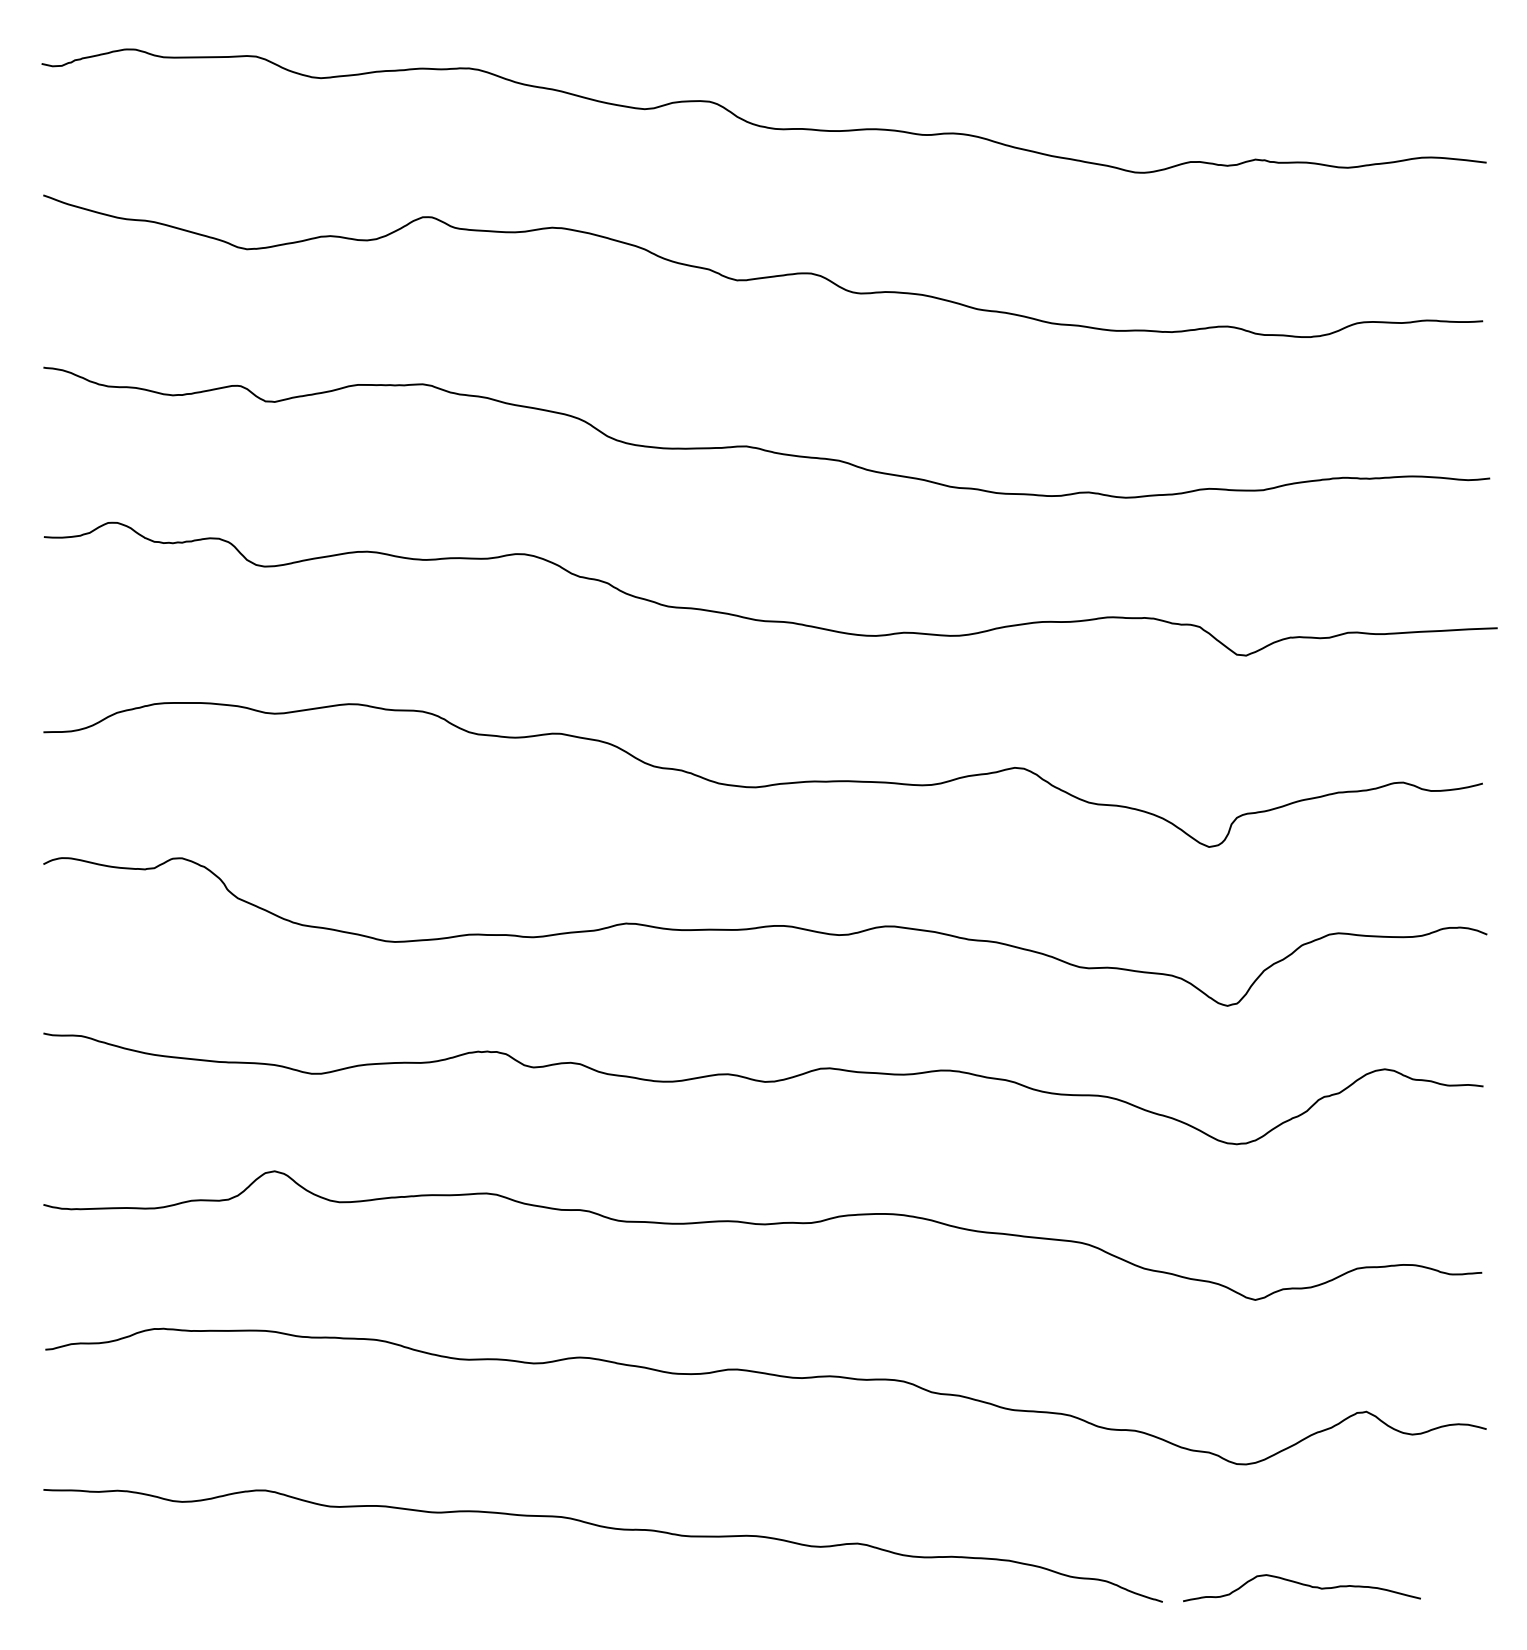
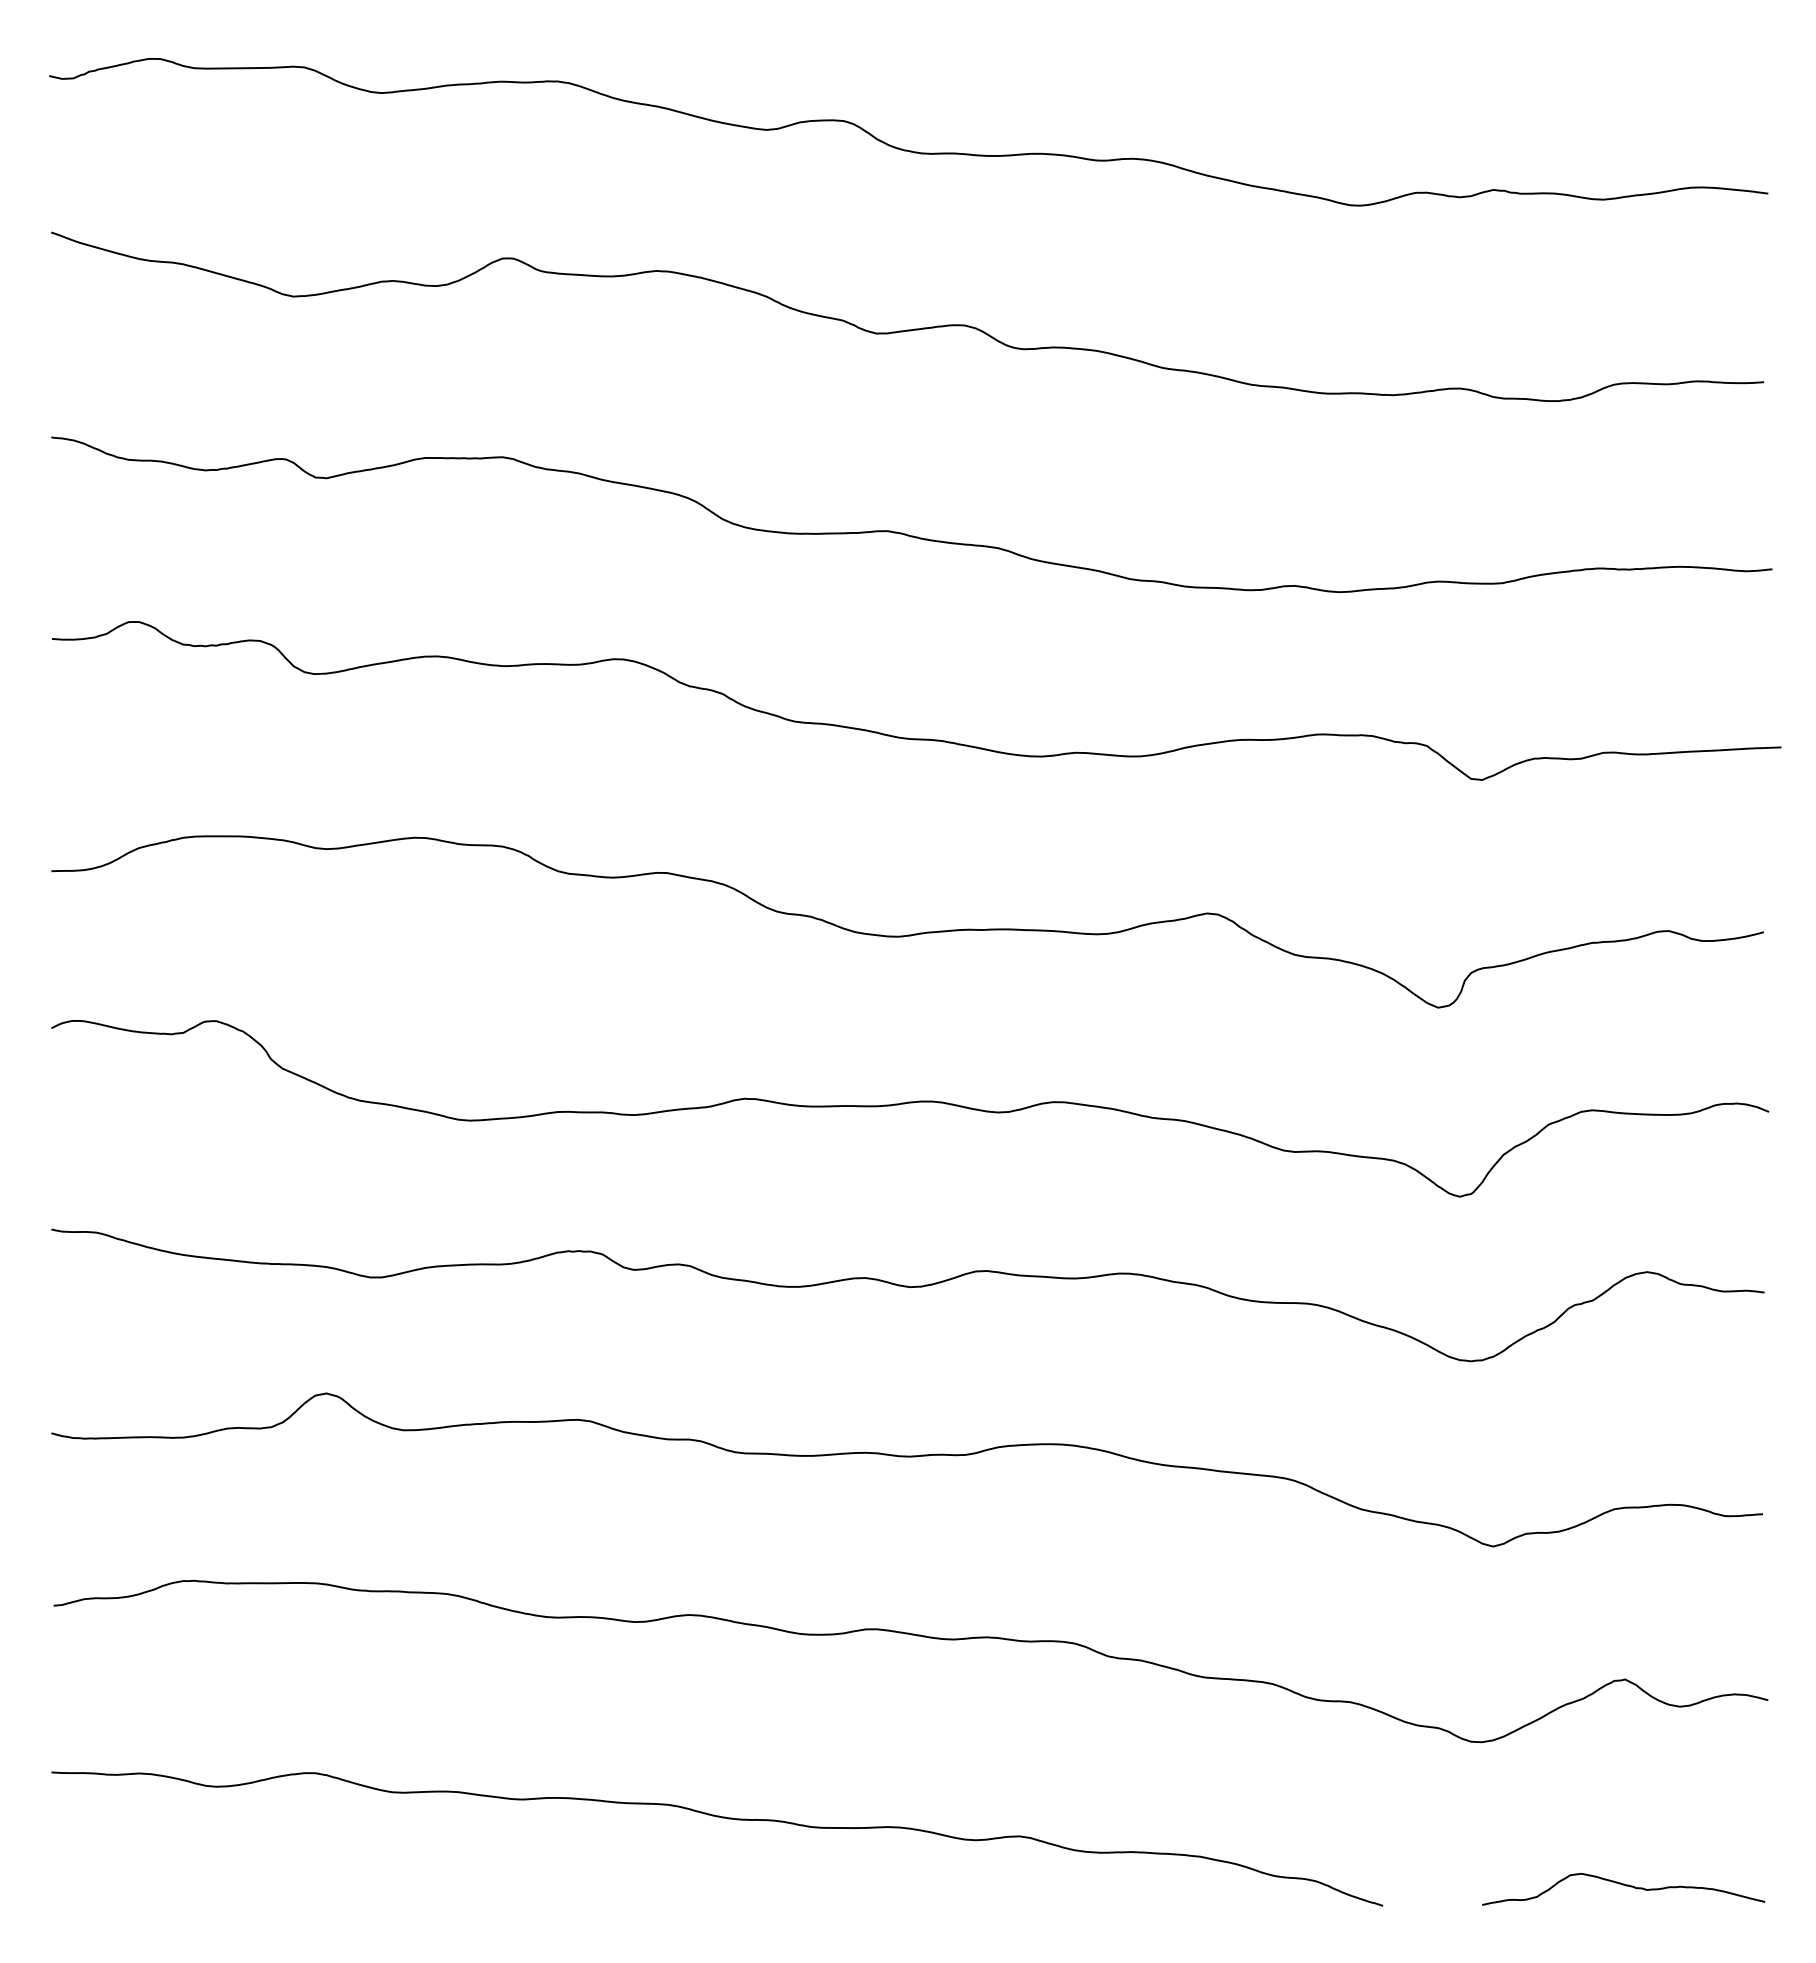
curve: (1301, 1584) -> (1623, 1885), moved

